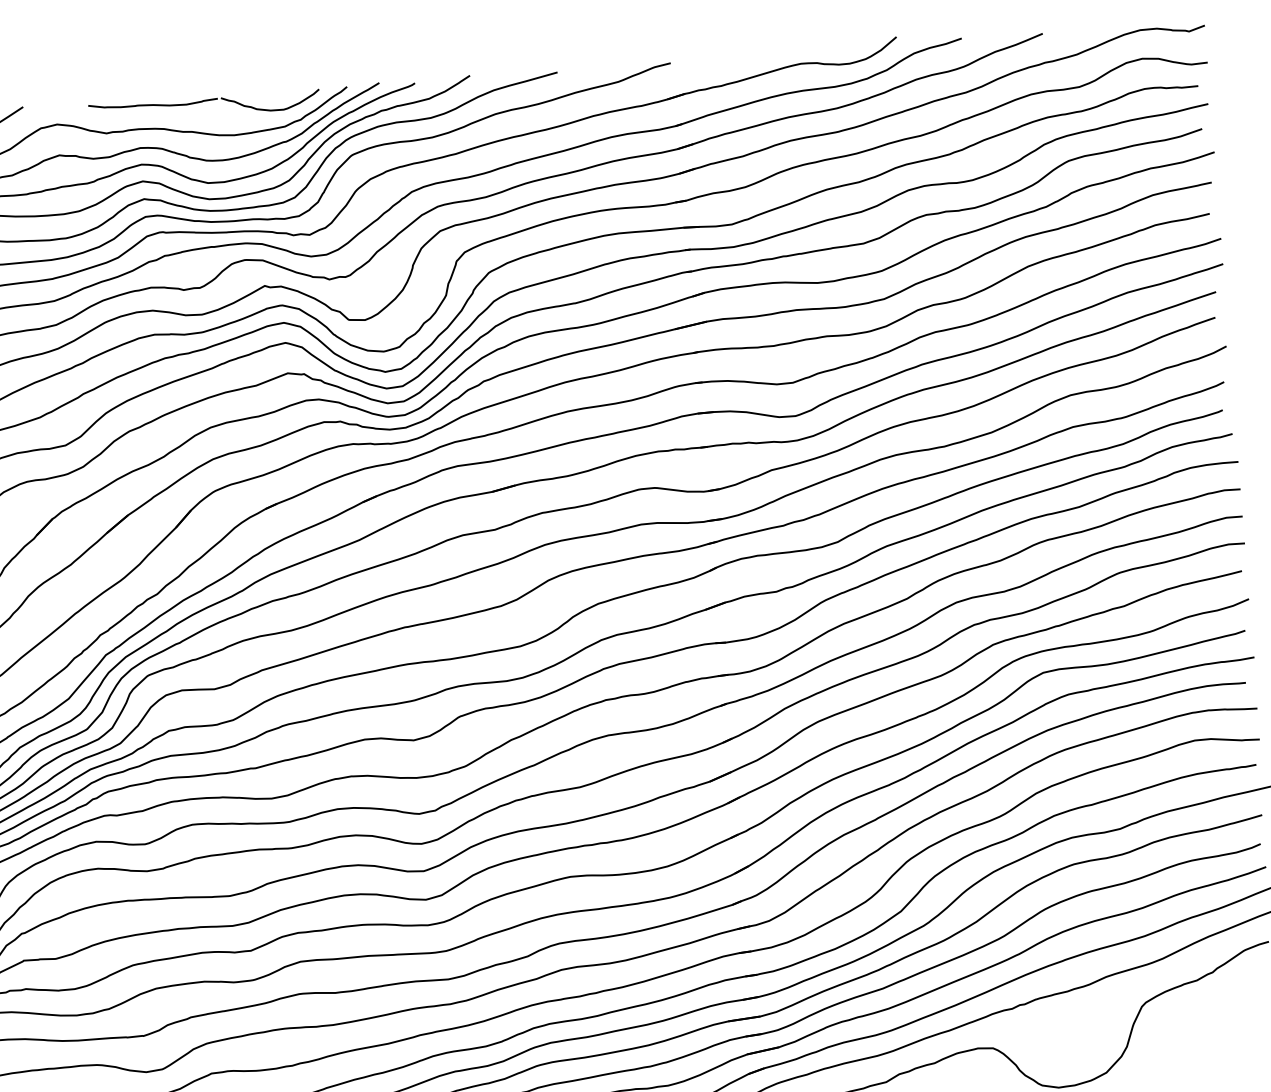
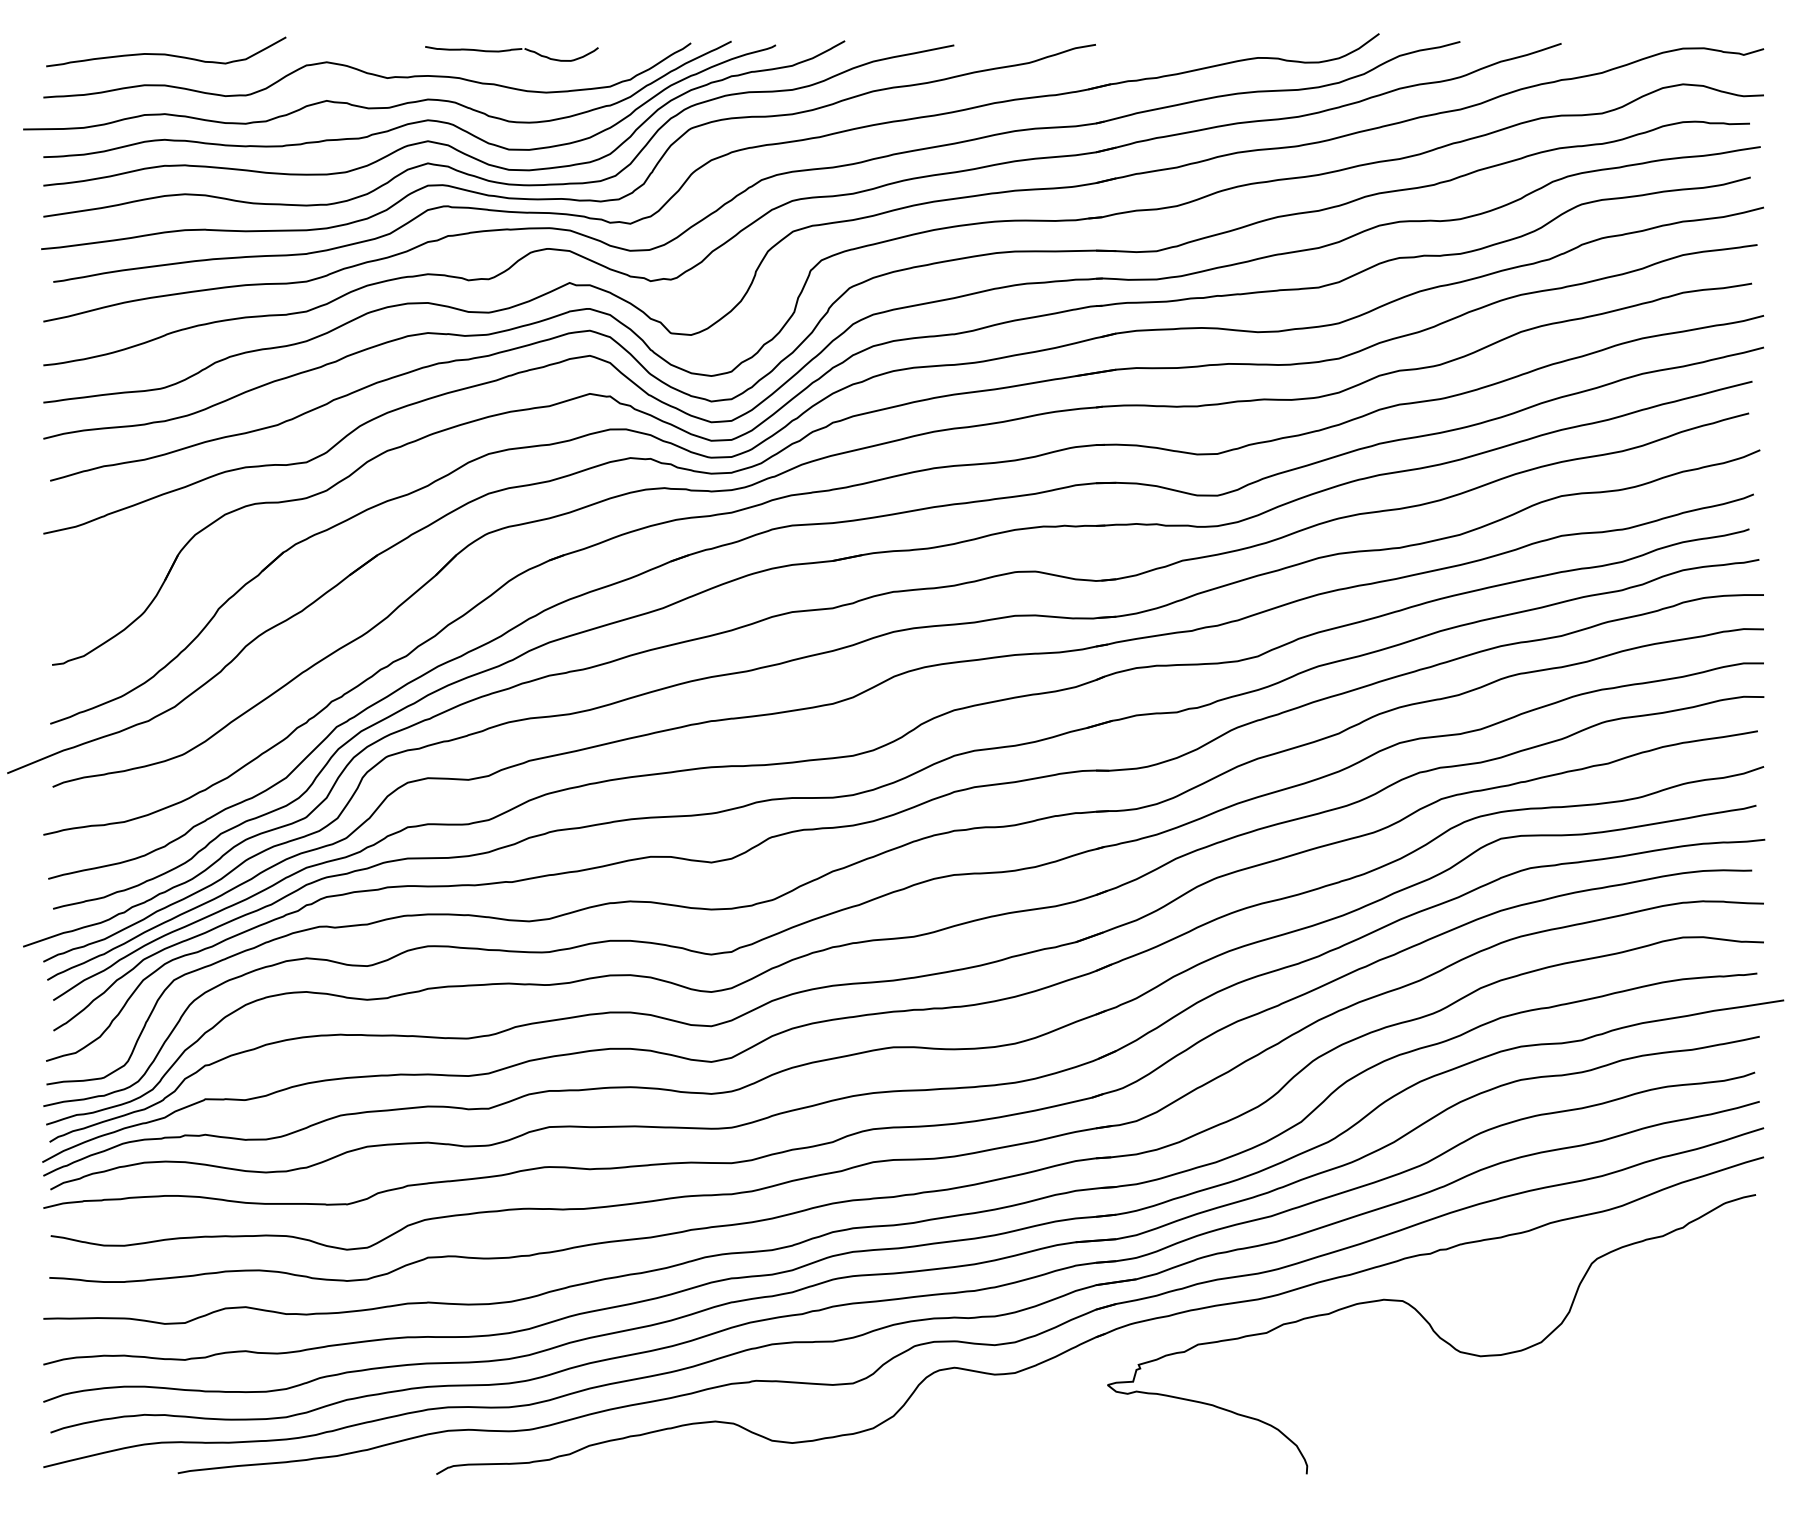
part: (204, 106) -> (511, 53), size x0.6

